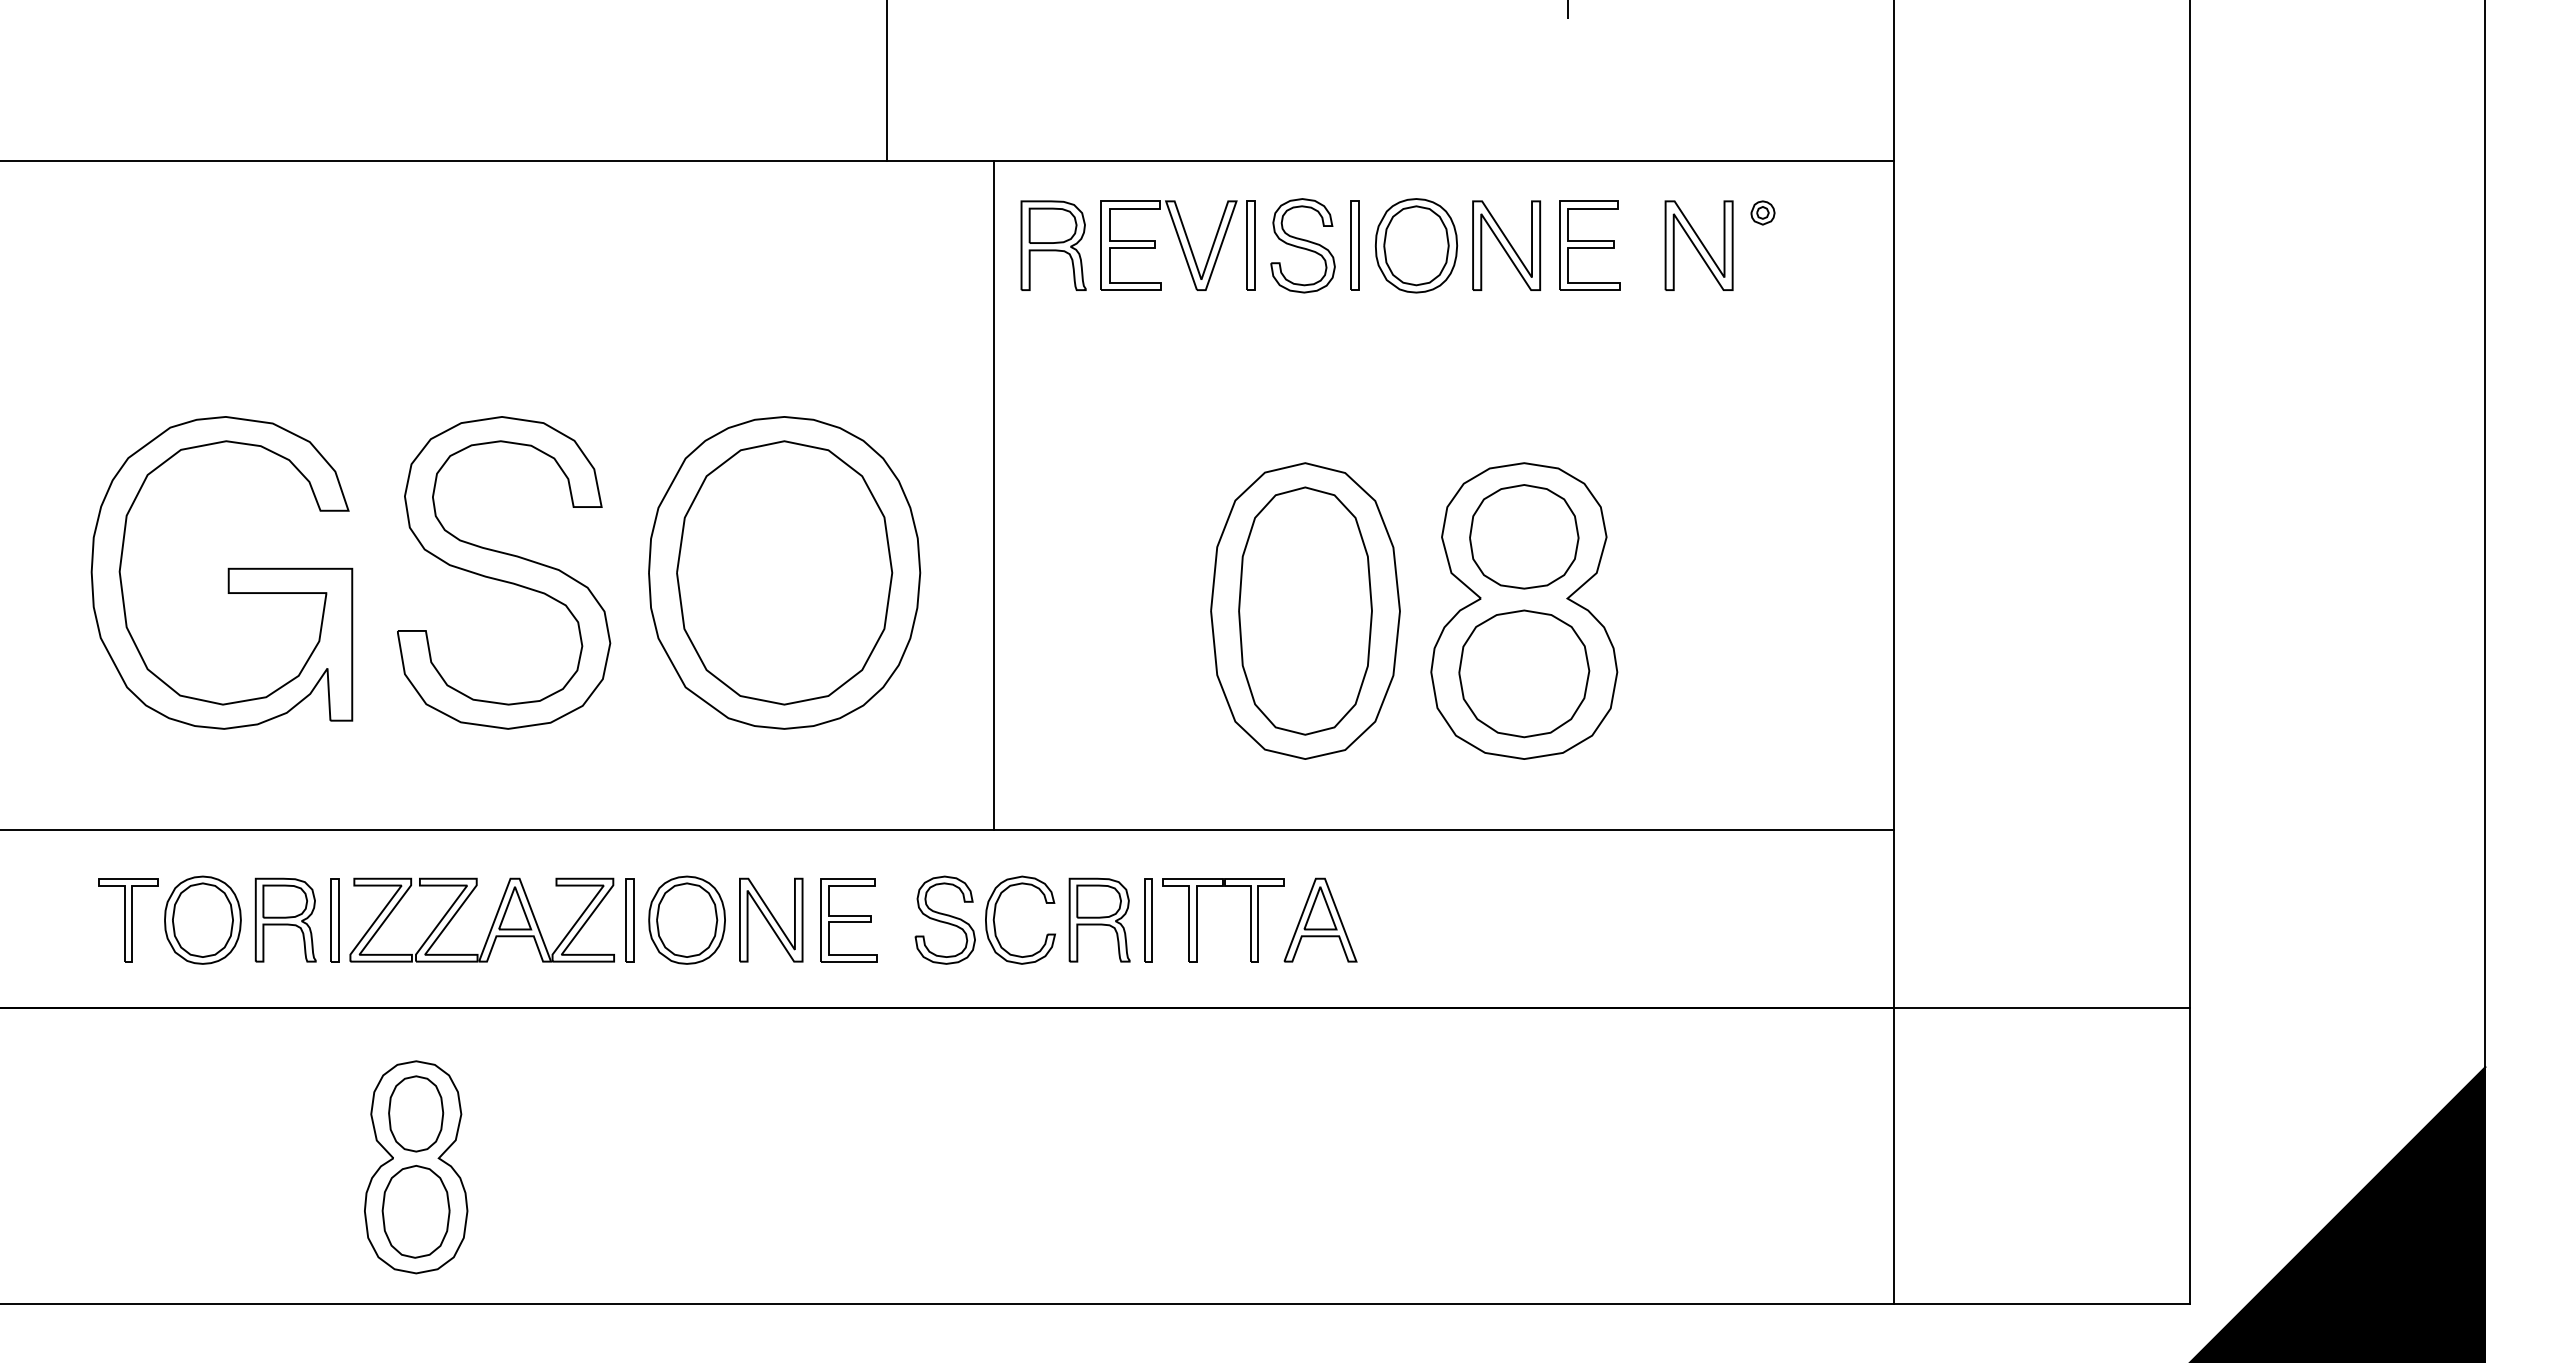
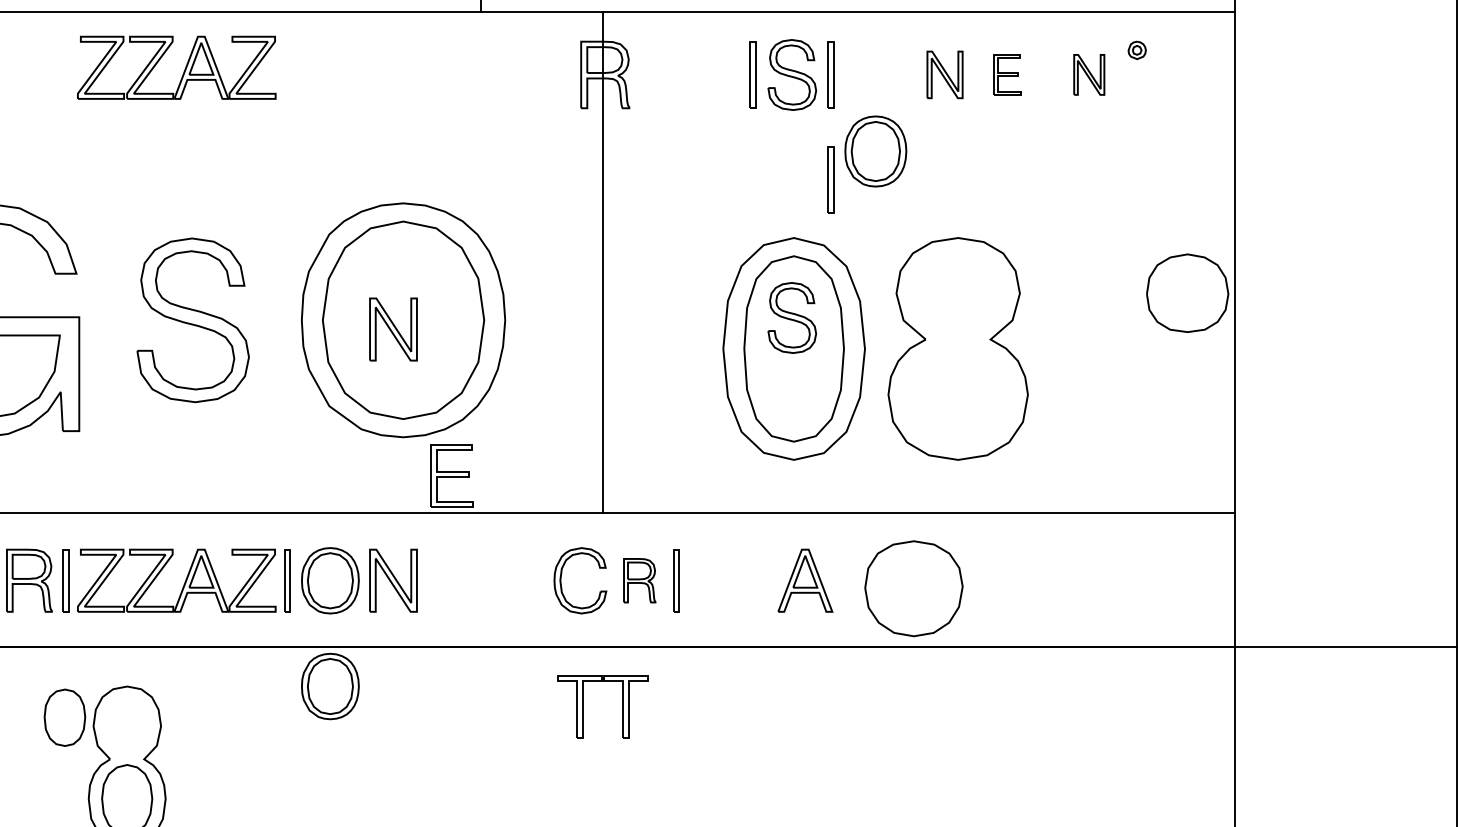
part: (492, 238) -> (184, 69), added
part: (1178, 240) -> (698, 71), removed
part: (1416, 245) -> (875, 151), moved
part: (1506, 245) -> (944, 74), size x0.7
part: (1589, 245) -> (1007, 74), size x0.6
part: (1698, 245) -> (1088, 74), size x0.6
part: (1354, 385) -> (830, 179), added
line: (993, 495) -> (602, 262), moved
part: (1524, 536) -> (1187, 293), moved
part: (1302, 569) -> (791, 317), added
part: (504, 572) -> (193, 320), size x0.7
part: (771, 584) -> (393, 329), added
part: (1524, 673) -> (914, 588), moved
part: (944, 919) -> (523, 580), removed
part: (1099, 919) -> (639, 580), size x0.7
part: (848, 920) -> (451, 475), moved
part: (1197, 920) -> (583, 706), moved
part: (686, 1060) -> (329, 685), added
part: (416, 1113) -> (65, 717), moved

